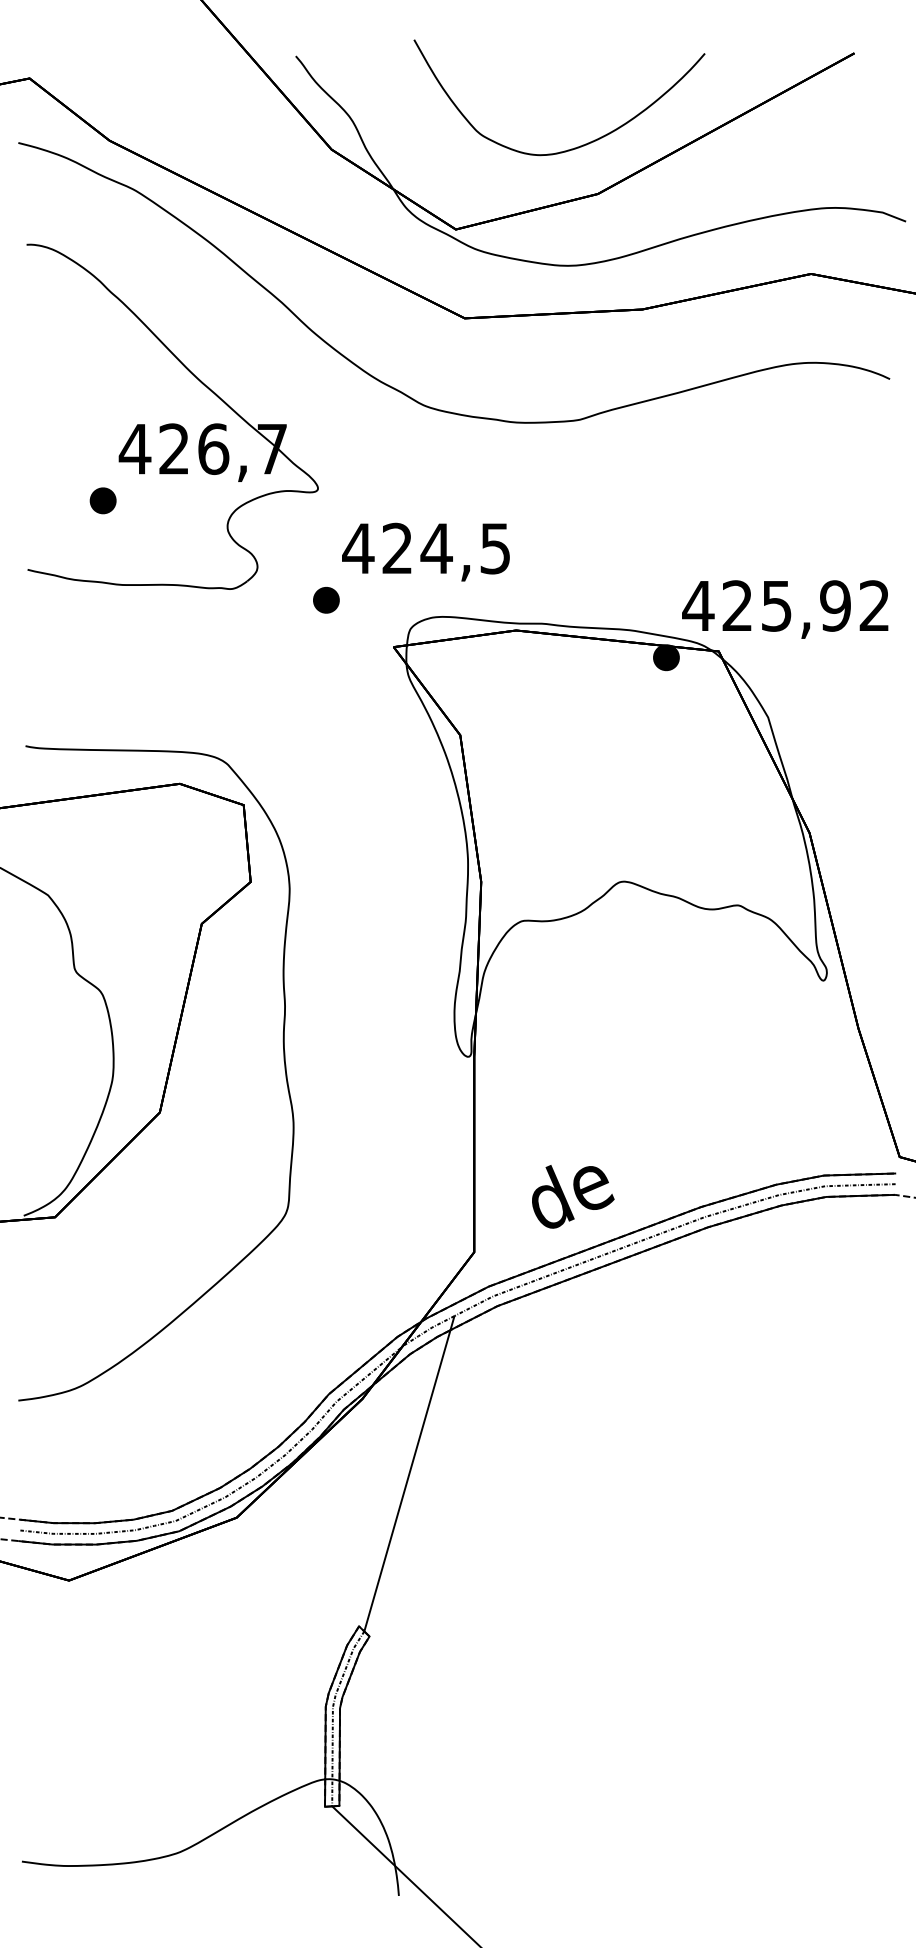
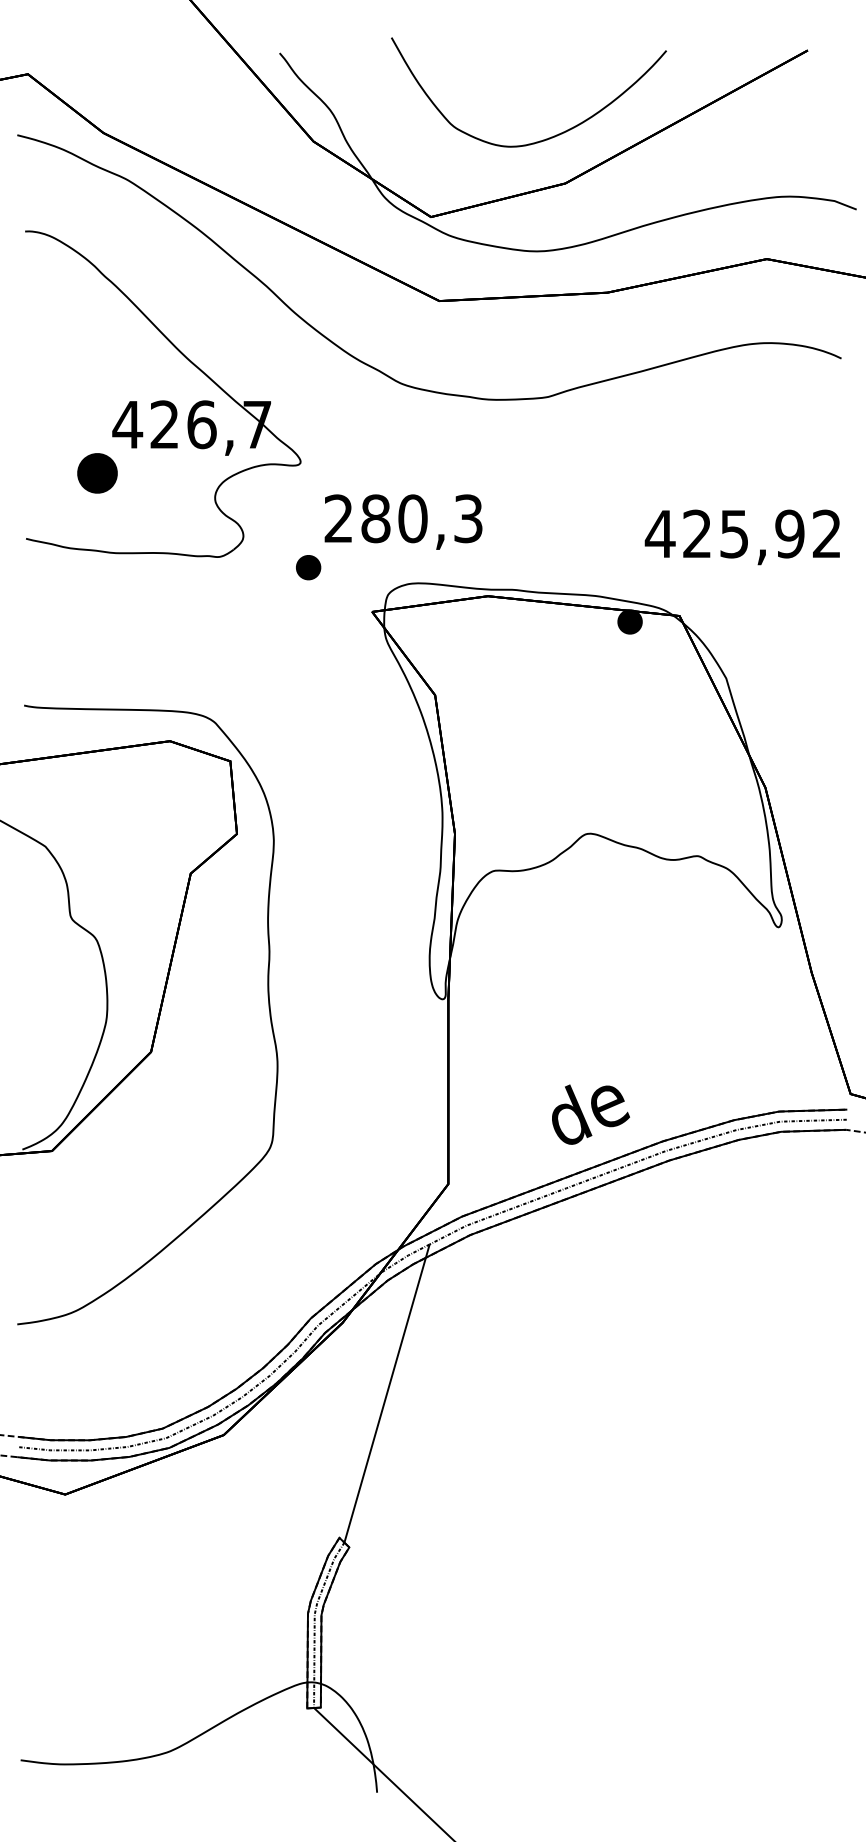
part: (103, 500) -> (97, 473), size x1.6
text: (425, 548) -> (402, 518), 424,5 -> 280,3
text: (784, 609) -> (741, 537), moved
text: (572, 1196) -> (590, 1114), moved

